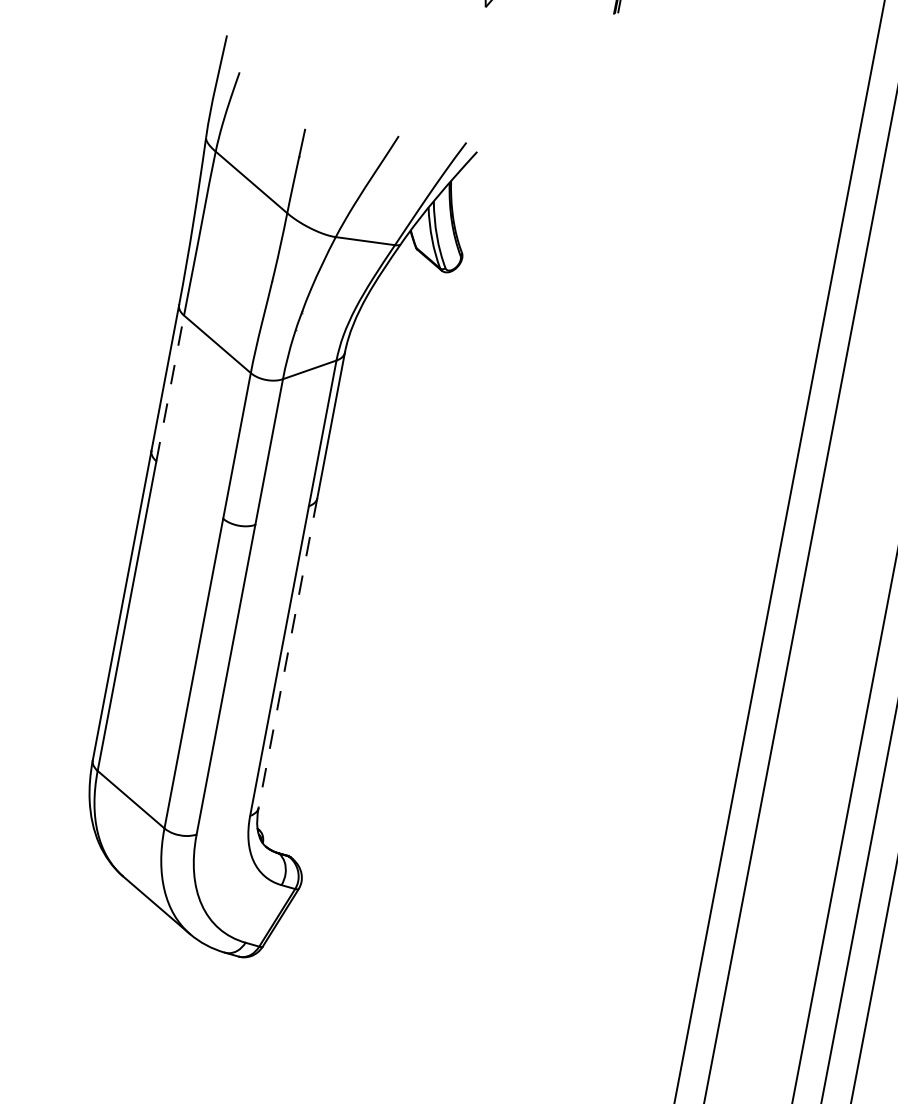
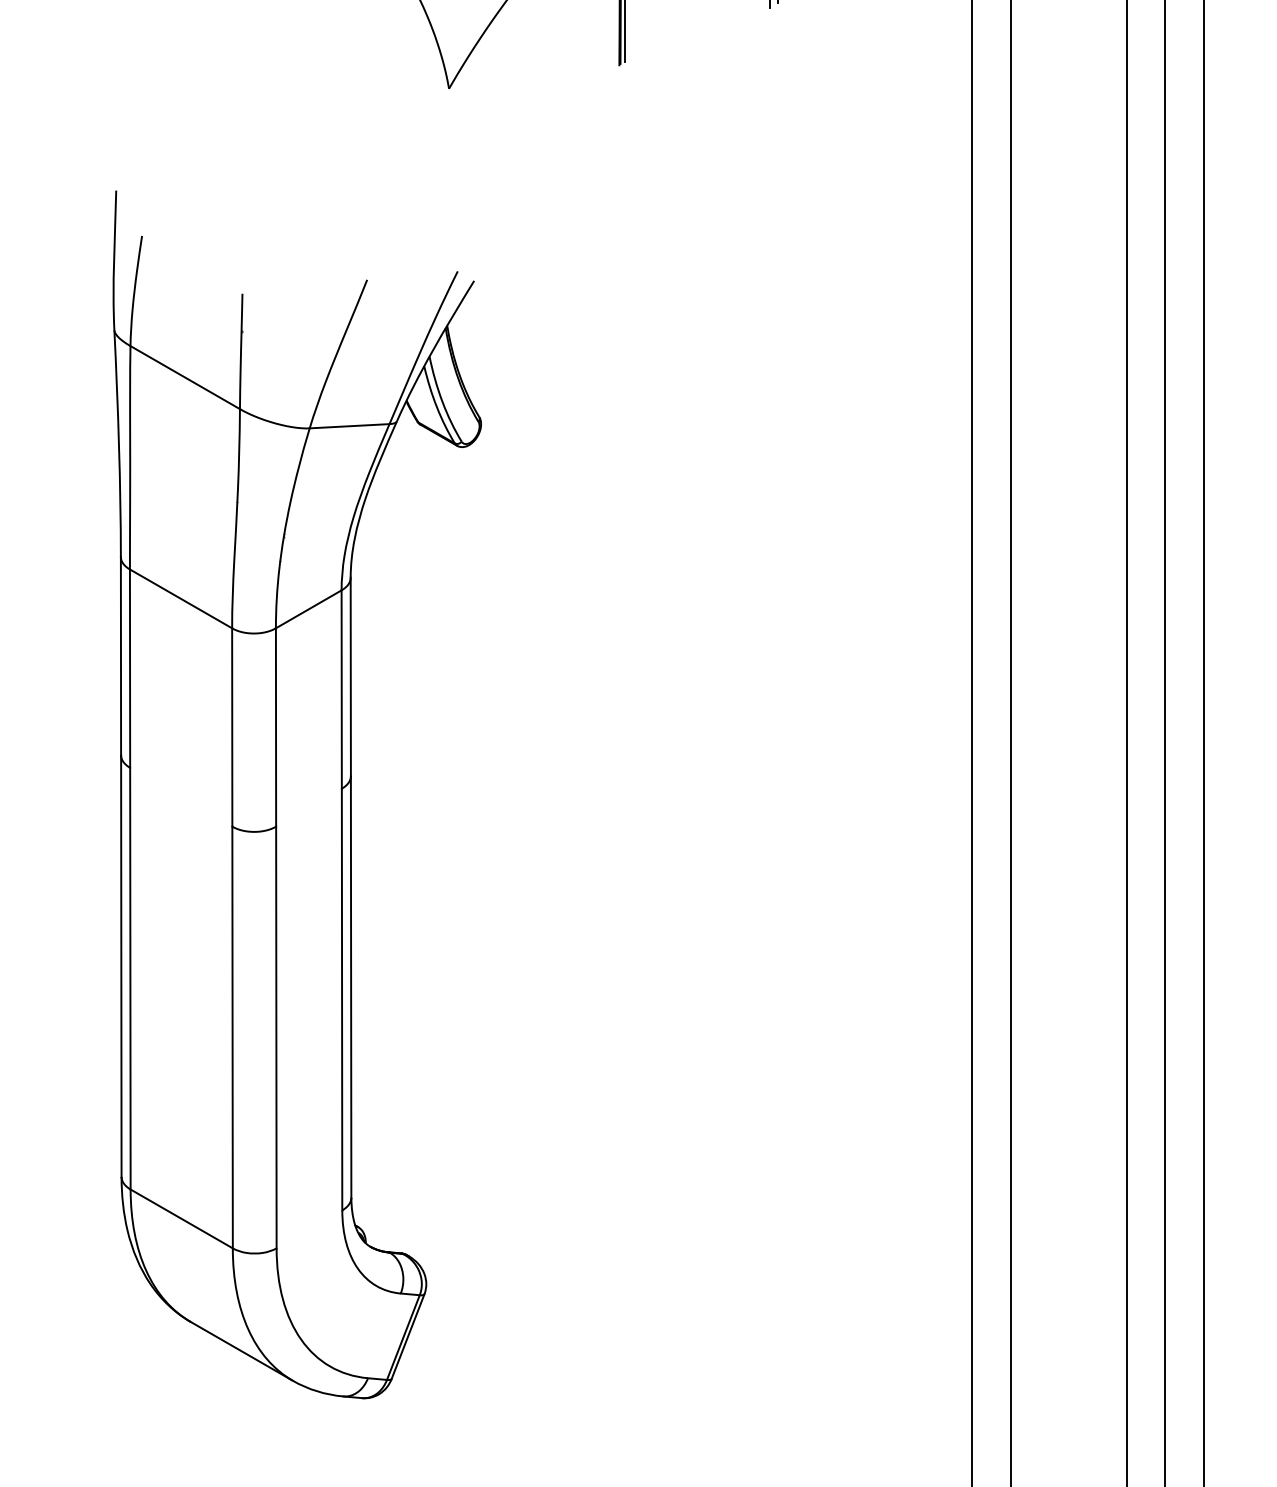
line: (170, 388) -> (130, 668), dashed -> solid
line: (288, 653) -> (351, 987), dashed -> solid

